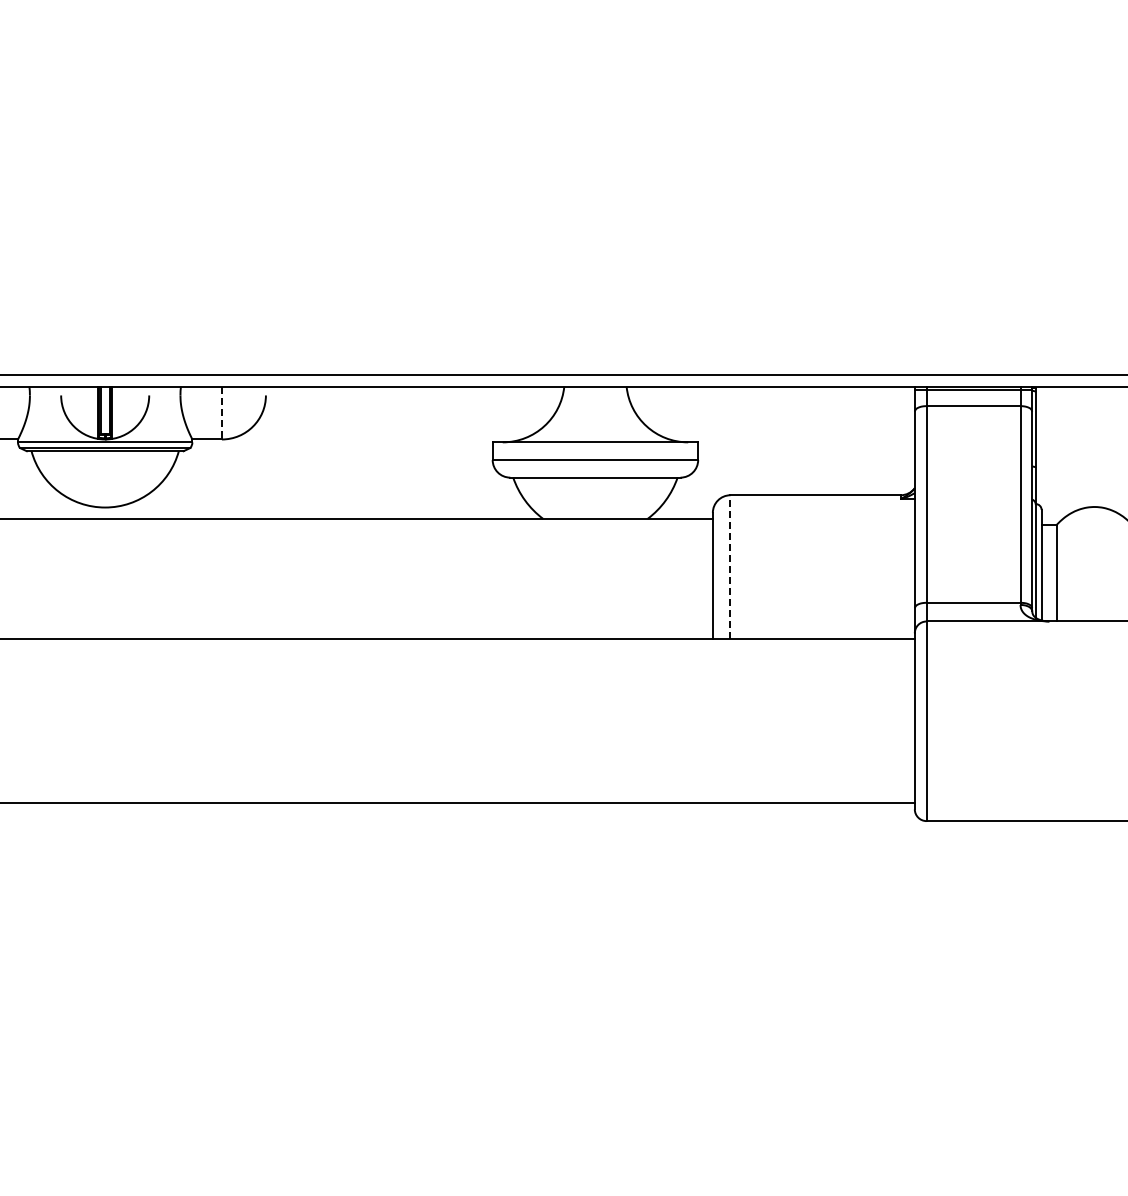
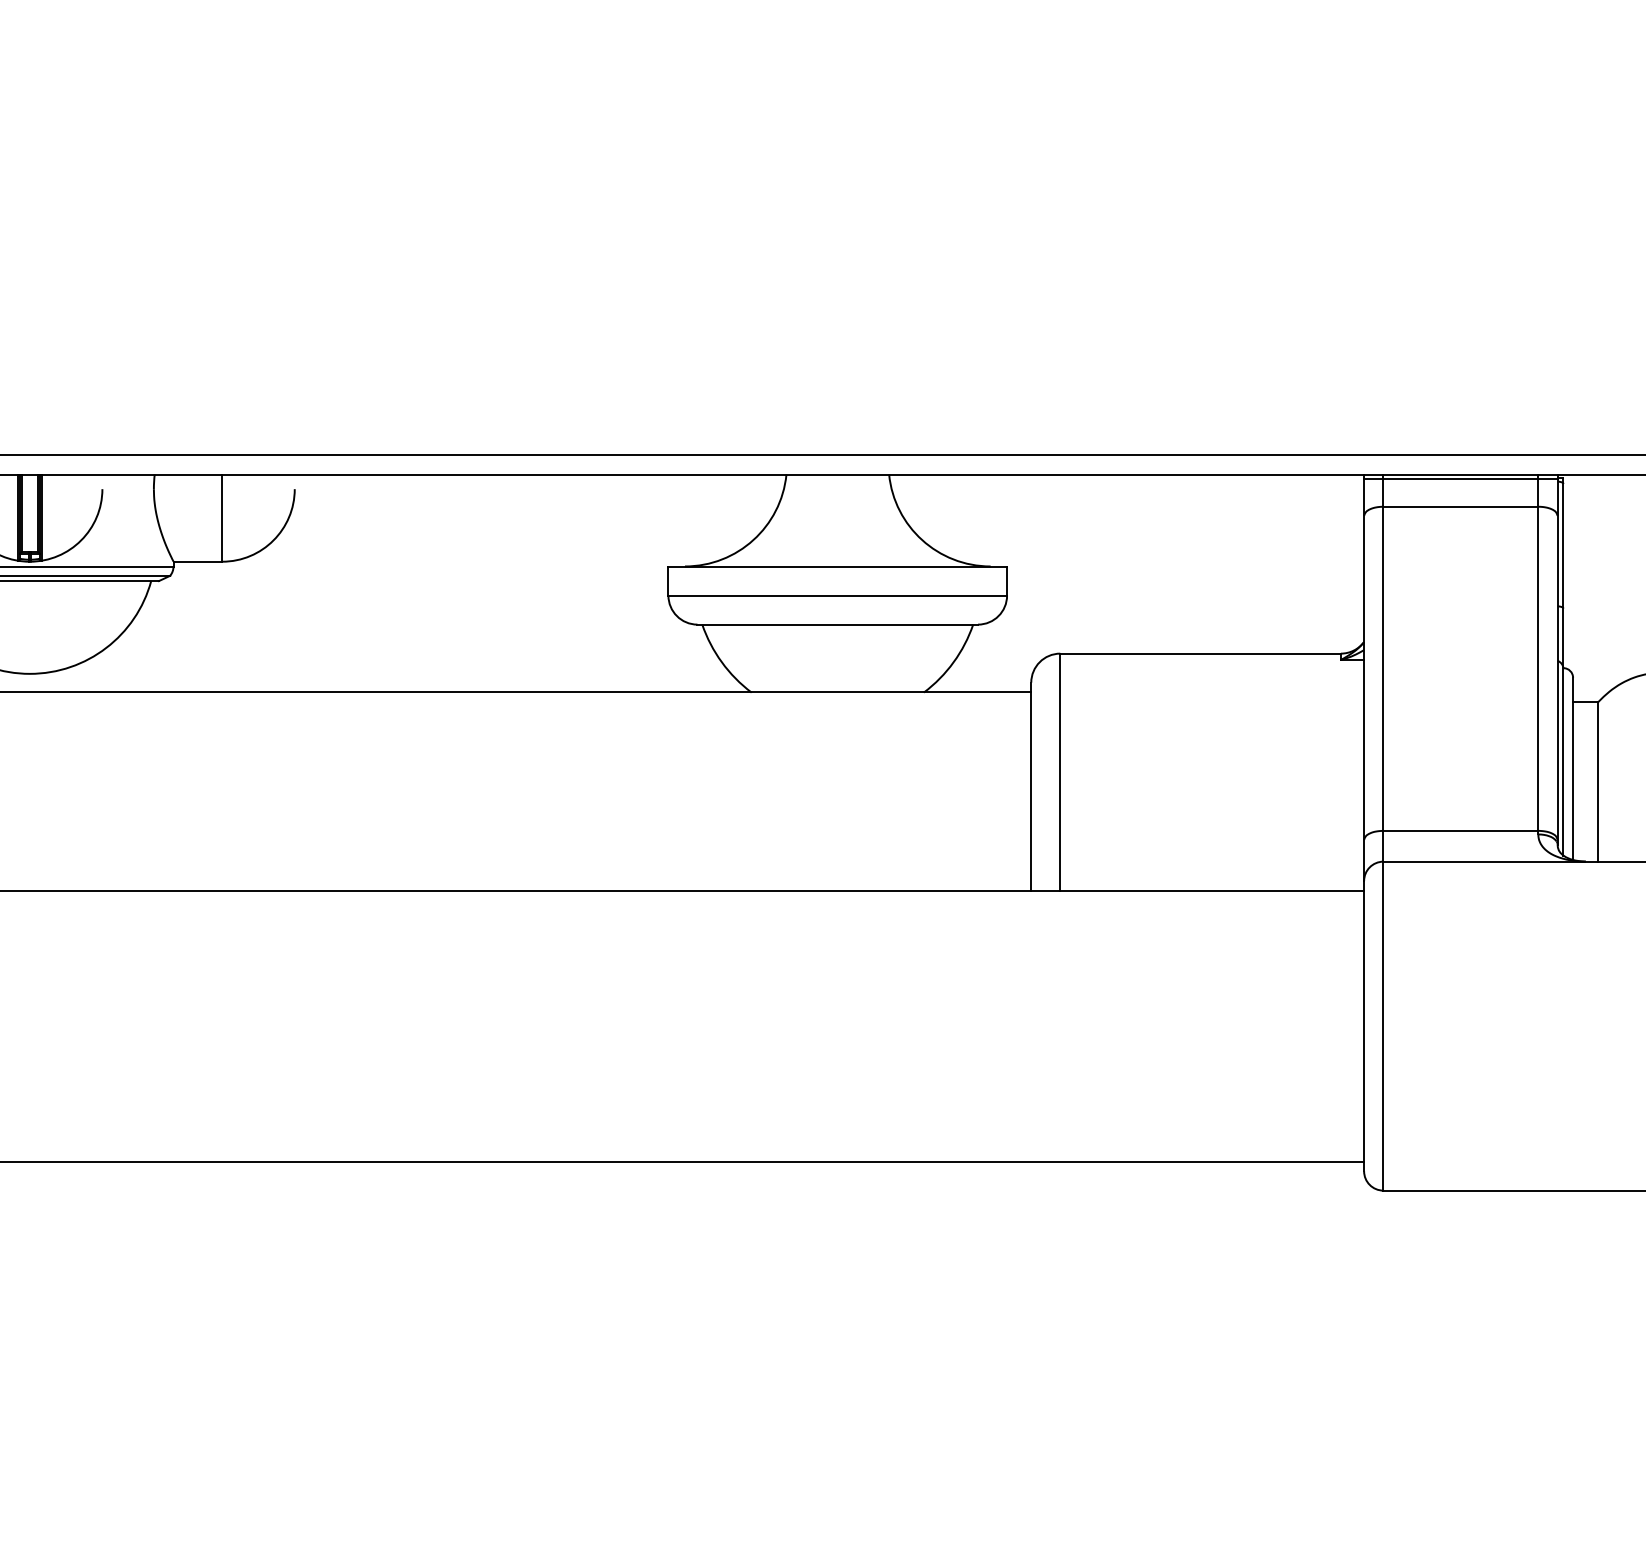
line: (221, 413) -> (221, 518), dashed -> solid
line: (730, 567) -> (1060, 772), dashed -> solid

